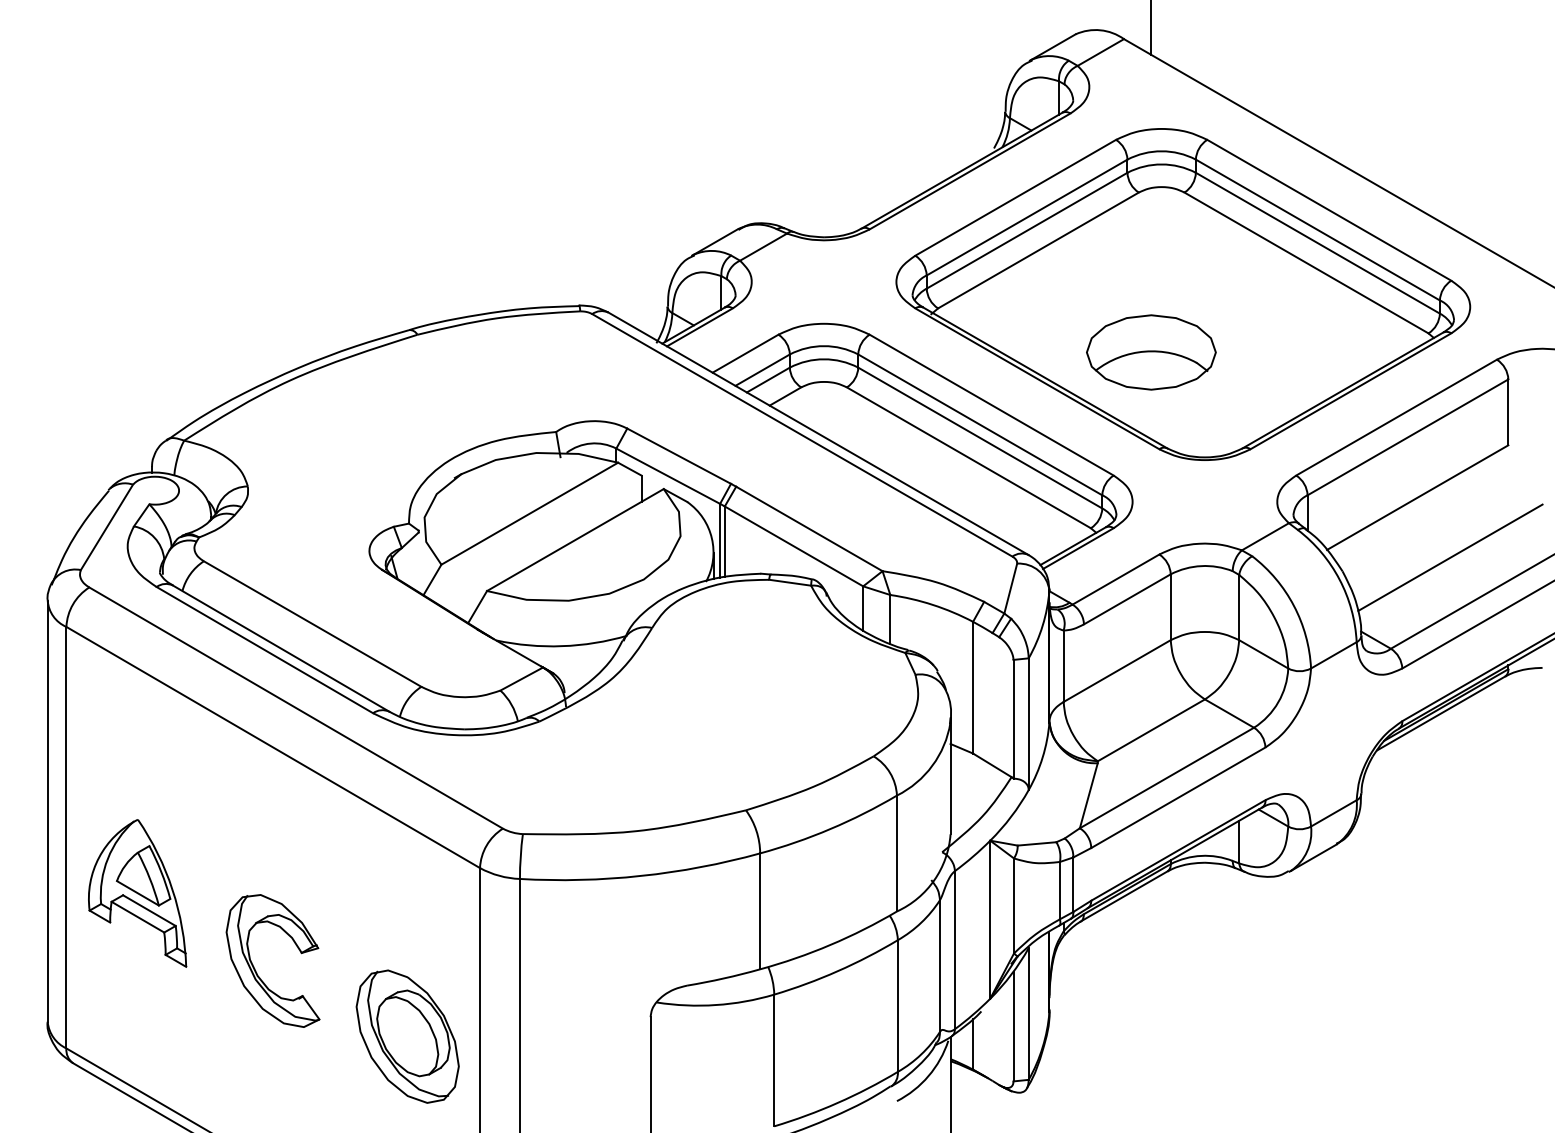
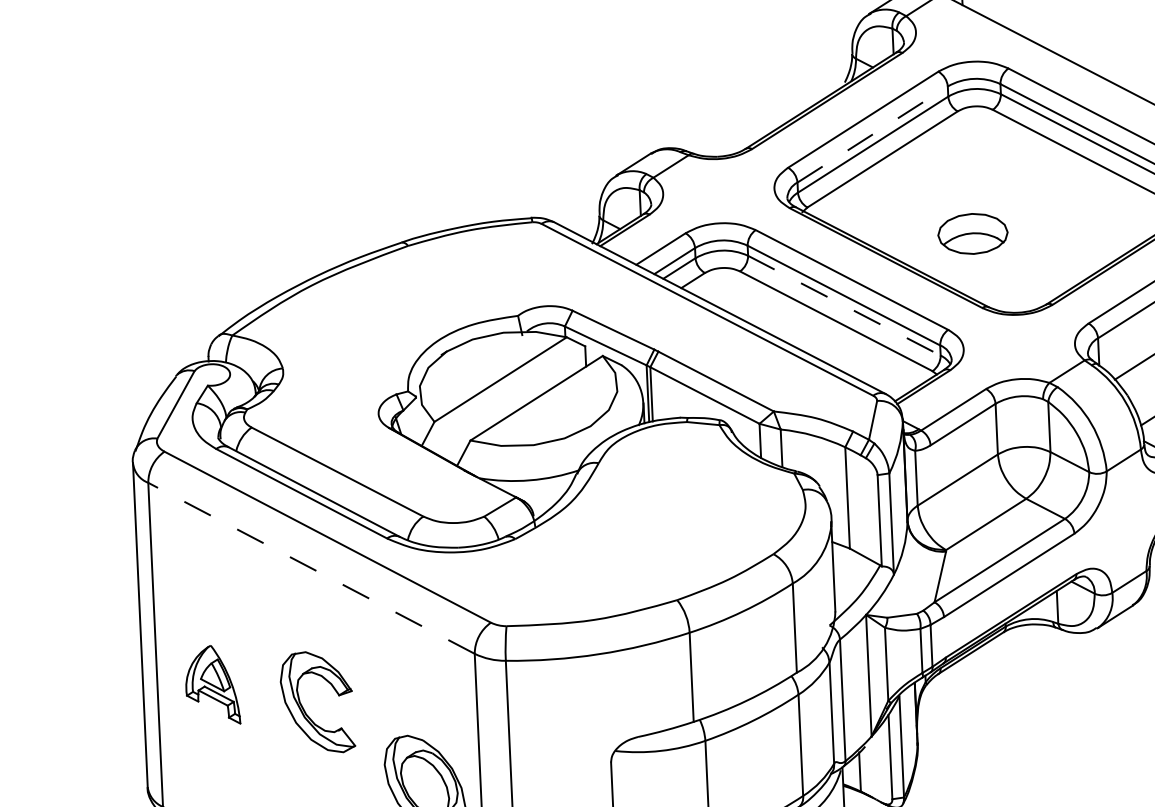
line: (1027, 217) -> (872, 134), solid -> dashed
part: (1151, 352) -> (973, 233), size x0.7
line: (980, 438) -> (844, 306), solid -> dashed
line: (272, 747) -> (310, 568), solid -> dashed
part: (137, 893) -> (212, 685), size x0.7
part: (255, 968) -> (304, 708), moved

